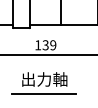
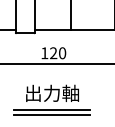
text: (49, 45) -> (58, 53), 139 -> 120
line: (43, 97) -> (51, 114), added

